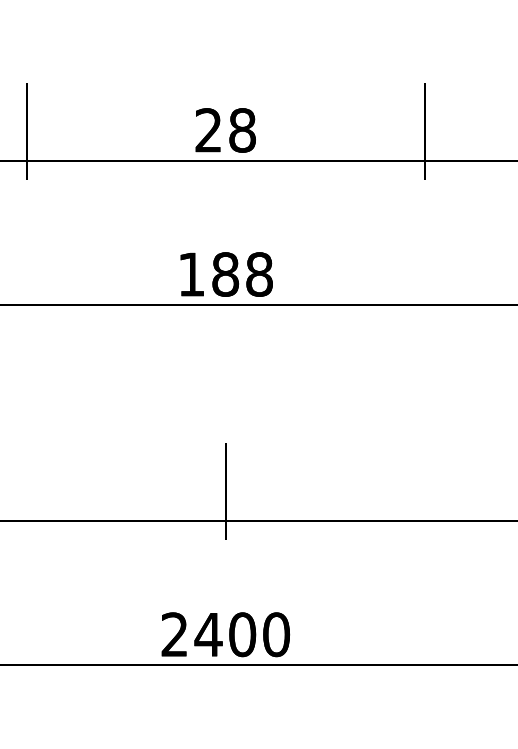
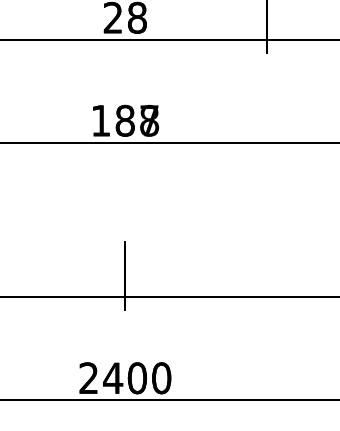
text: (259, 274) -> (149, 120), 188 -> 187

